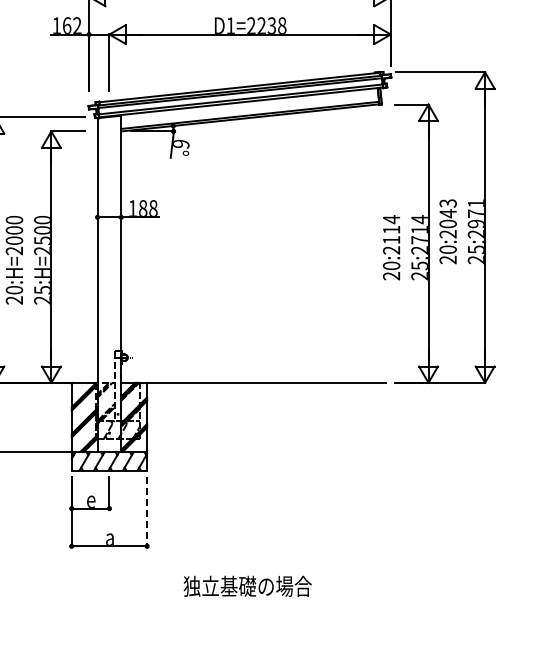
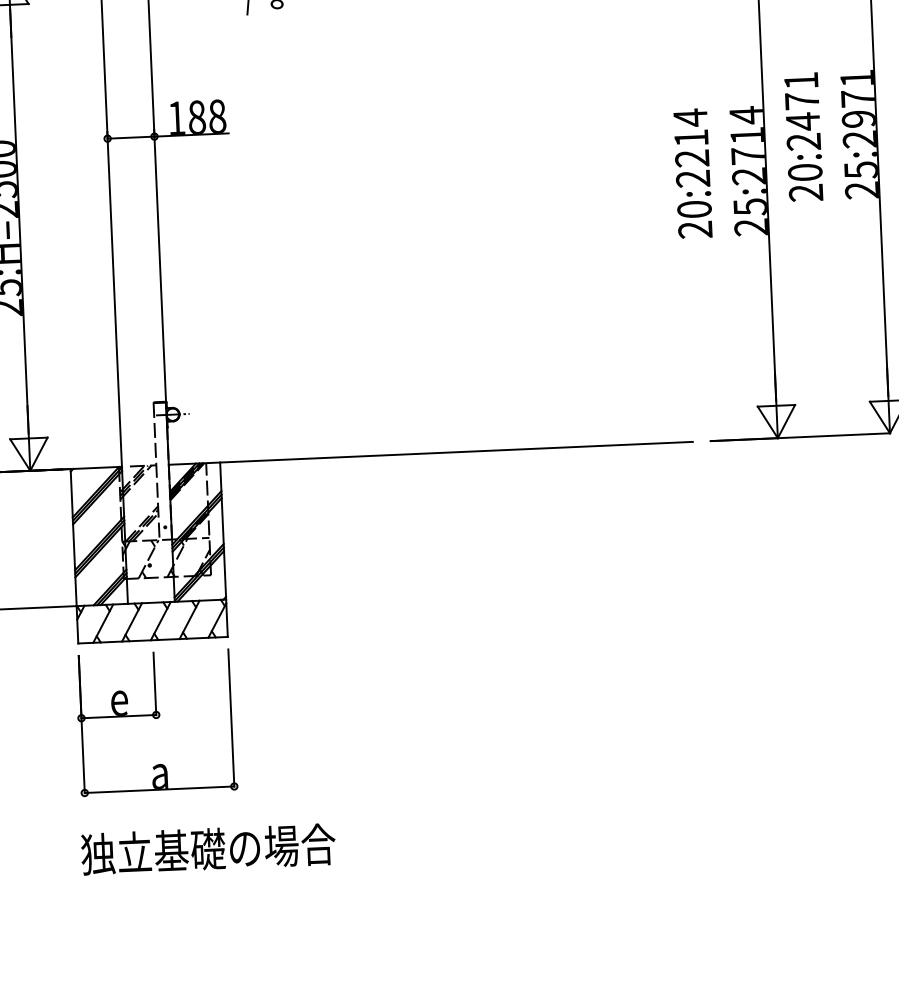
text: (447, 213) -> (800, 100), 20:2043 -> 20:2471
text: (390, 240) -> (690, 159), 20:2114 -> 20:2214
line: (147, 511) -> (231, 717), dashed -> solid
text: (247, 585) -> (207, 847), moved

